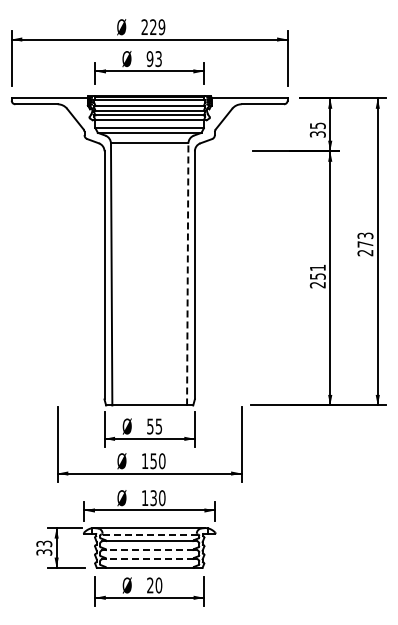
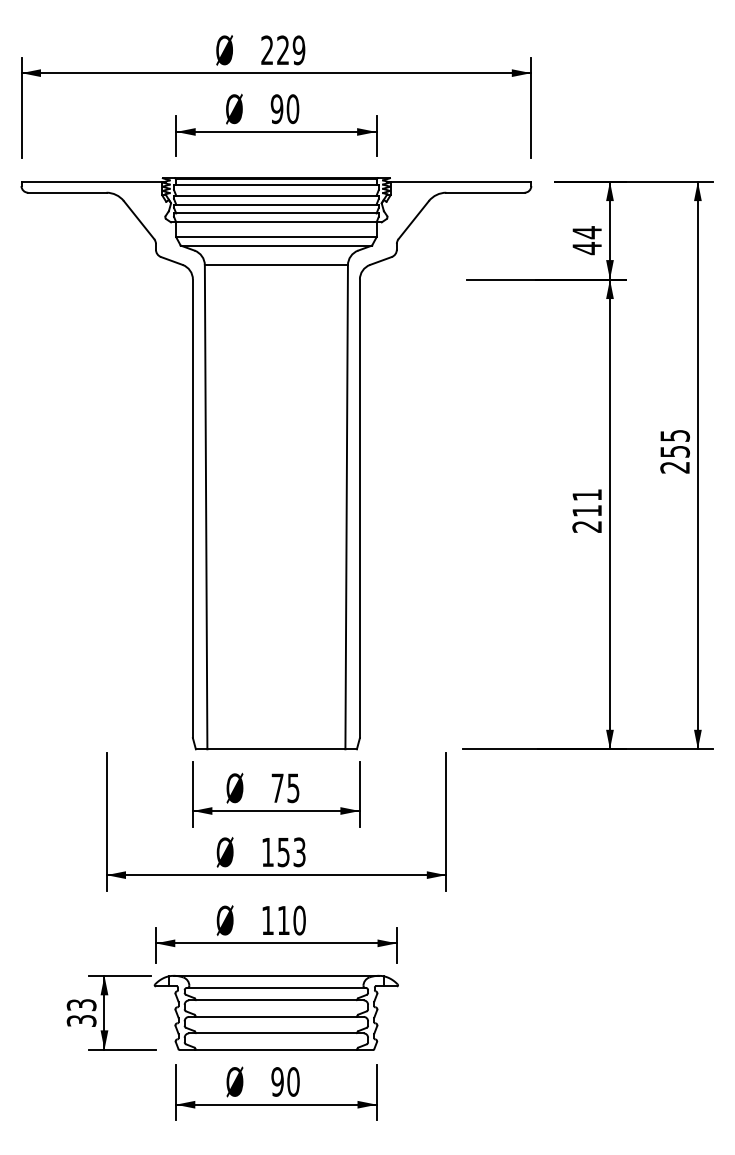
text: (158, 59) -> (292, 109), 93 -> 90
text: (317, 129) -> (586, 239), 35 -> 44
text: (365, 239) -> (675, 442), 273 -> 255
line: (187, 274) -> (346, 507), dashed -> solid
text: (317, 276) -> (586, 510), 251 -> 211
text: (150, 426) -> (277, 788), 55 -> 75
text: (162, 461) -> (300, 852), 150 -> 153
text: (153, 498) -> (283, 921), 130 -> 110
line: (149, 534) -> (276, 987), dashed -> solid
line: (149, 550) -> (276, 1017), dashed -> solid
line: (149, 559) -> (276, 1033), dashed -> solid
text: (150, 585) -> (277, 1081), 20 -> 90

